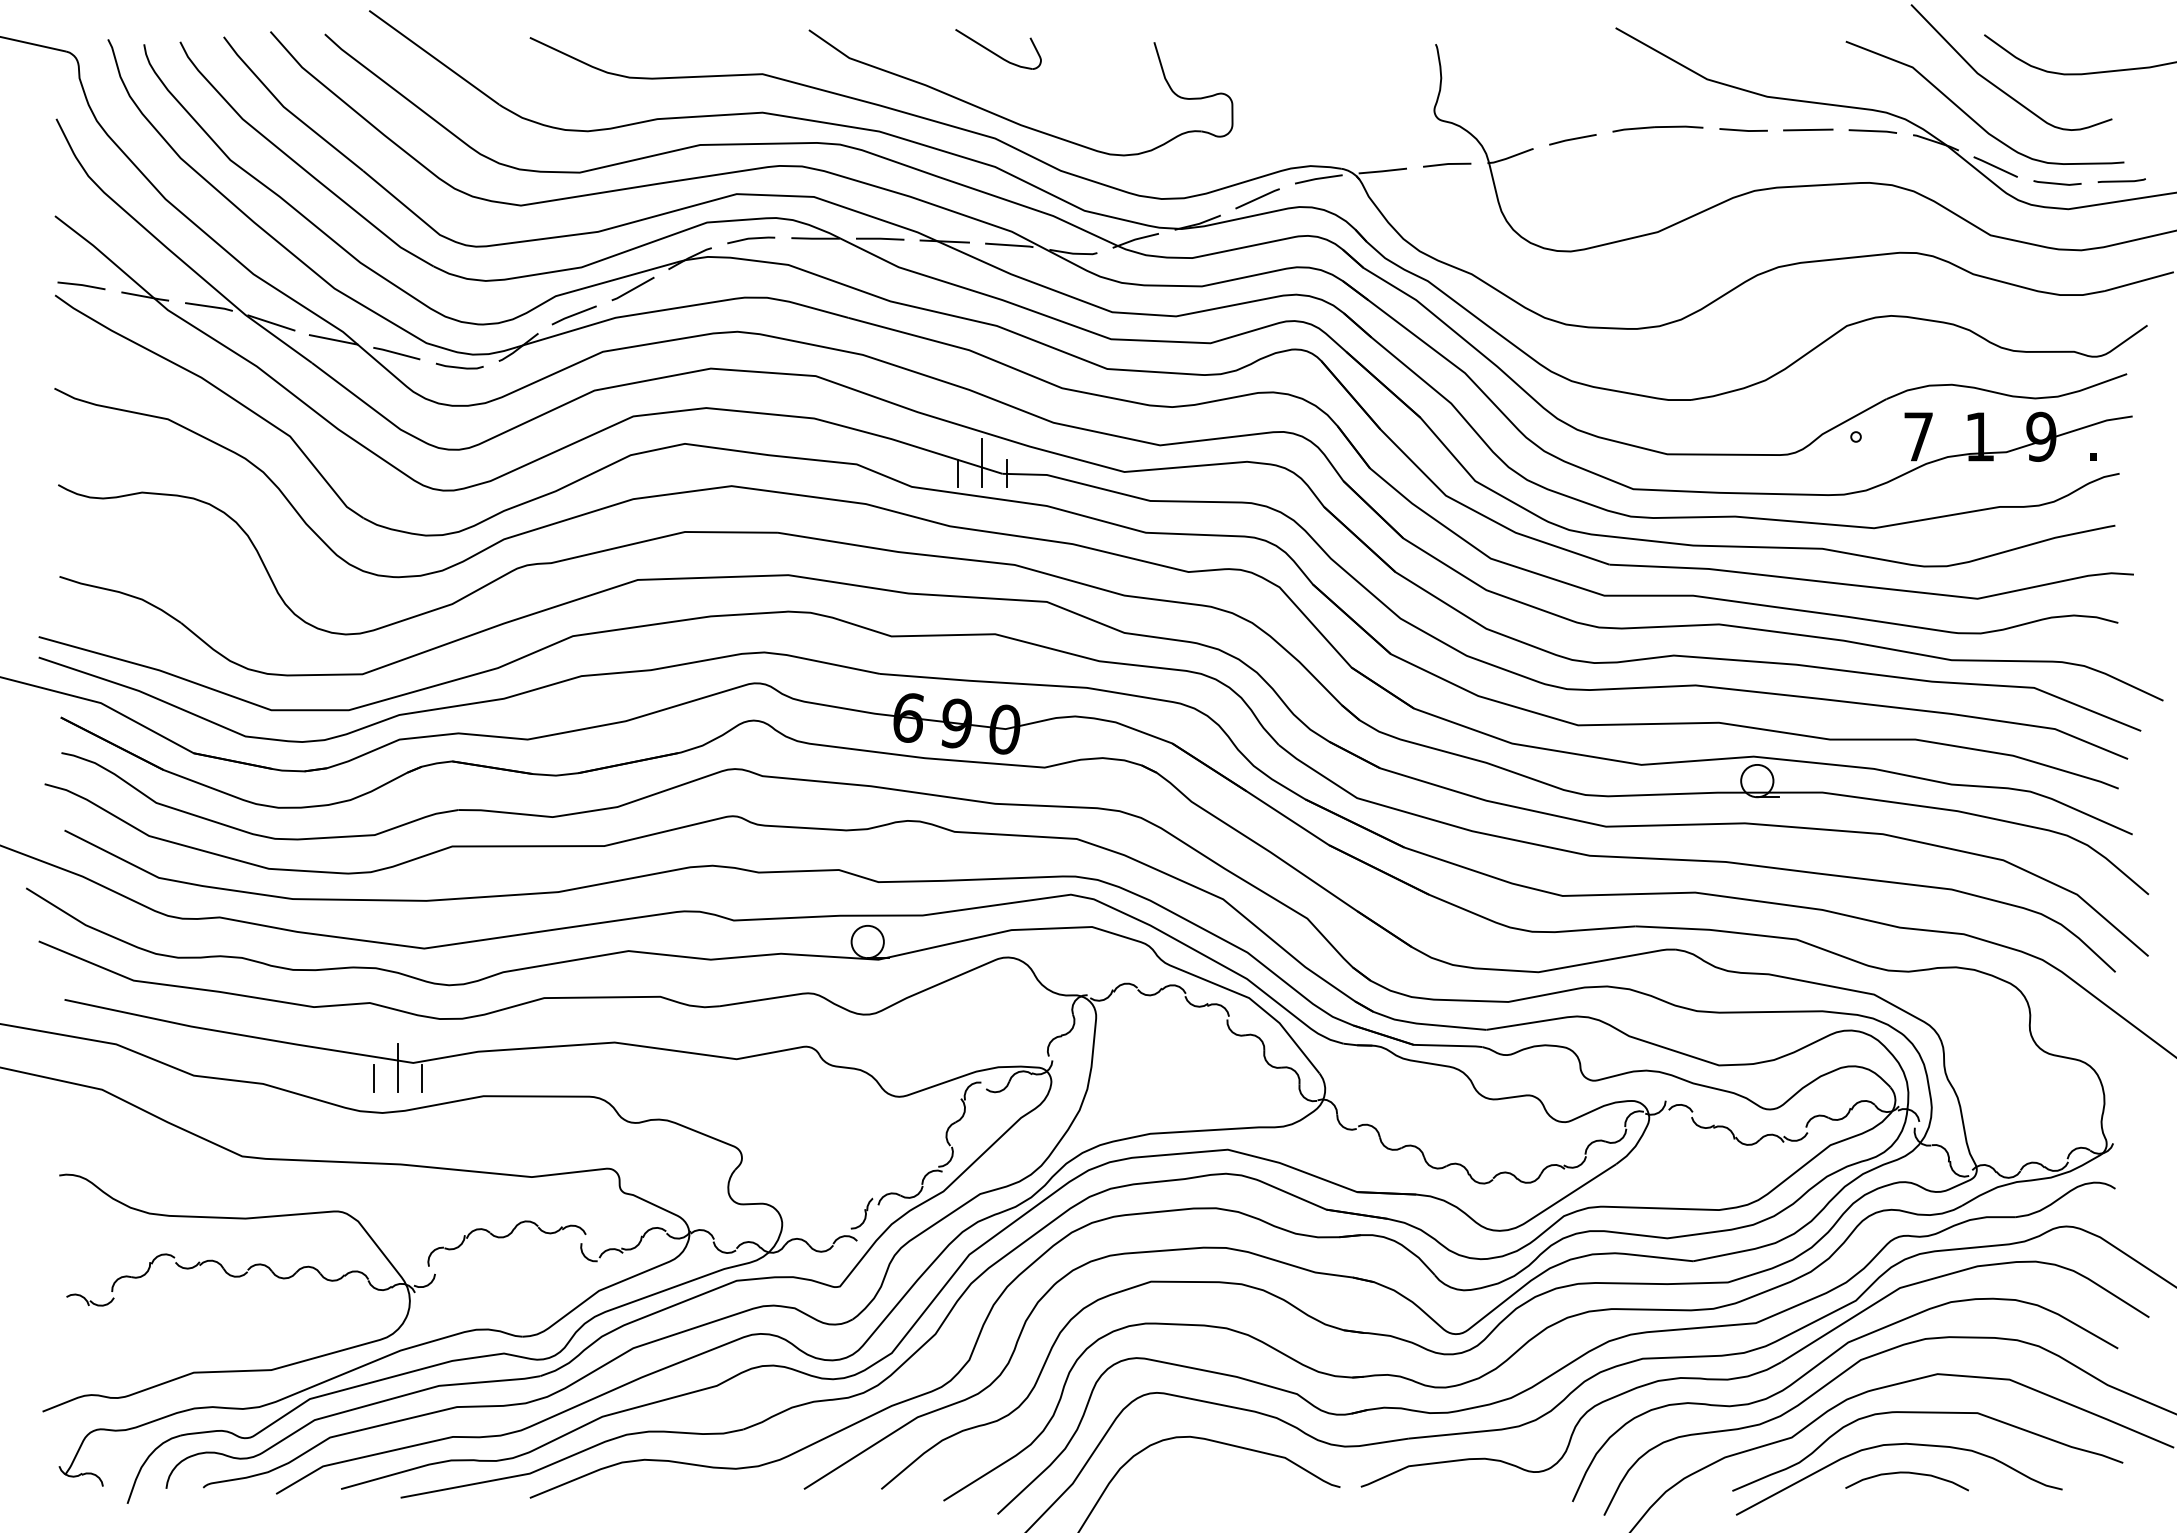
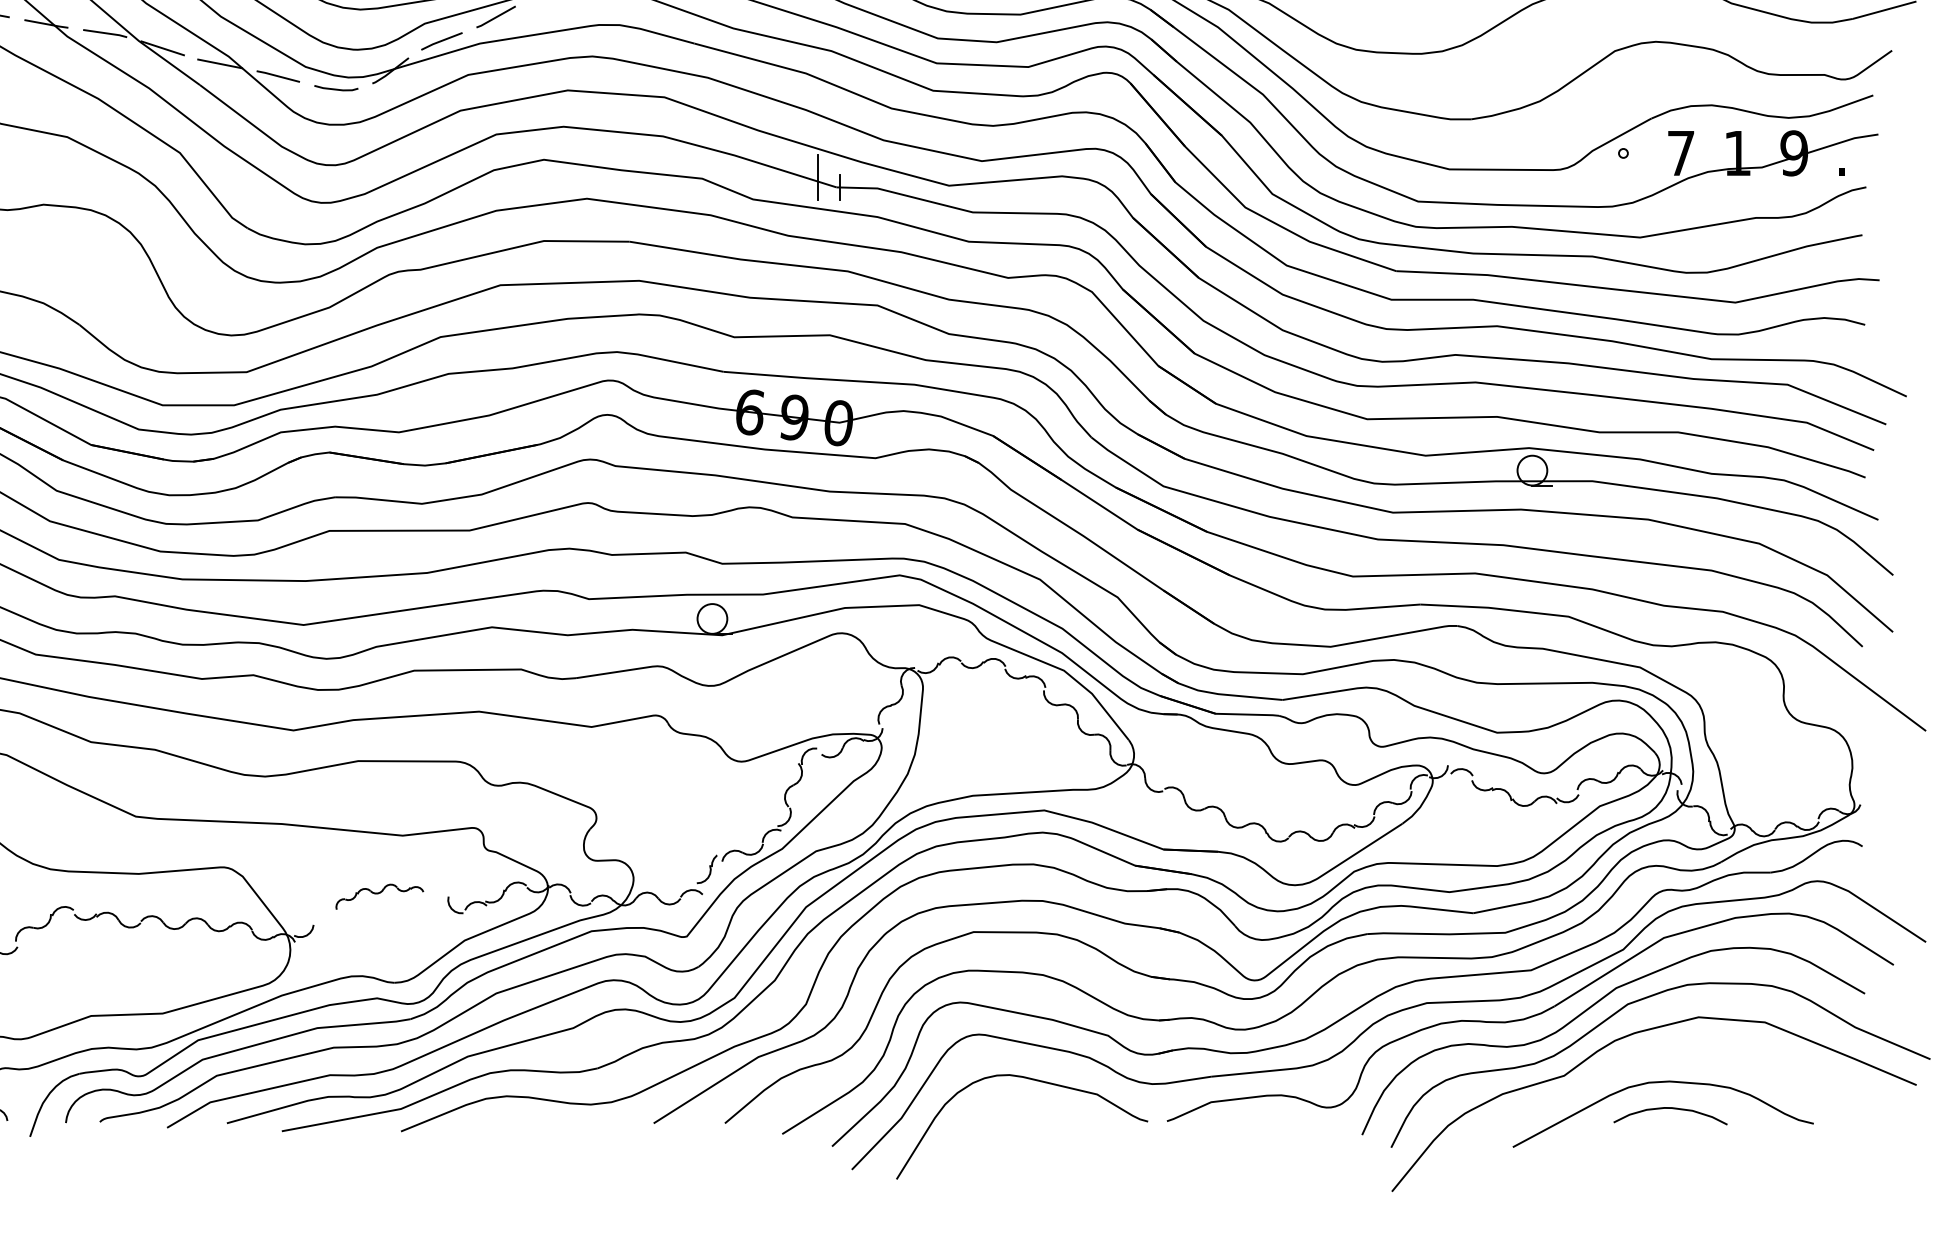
line: (958, 473) -> (796, 187), removed
line: (397, 1067) -> (278, 734), removed
line: (373, 1078) -> (256, 744), removed
line: (422, 1078) -> (301, 744), removed
part: (506, 1243) -> (379, 896), size x0.6
curve: (1927, 1413) -> (1689, 1053), removed

